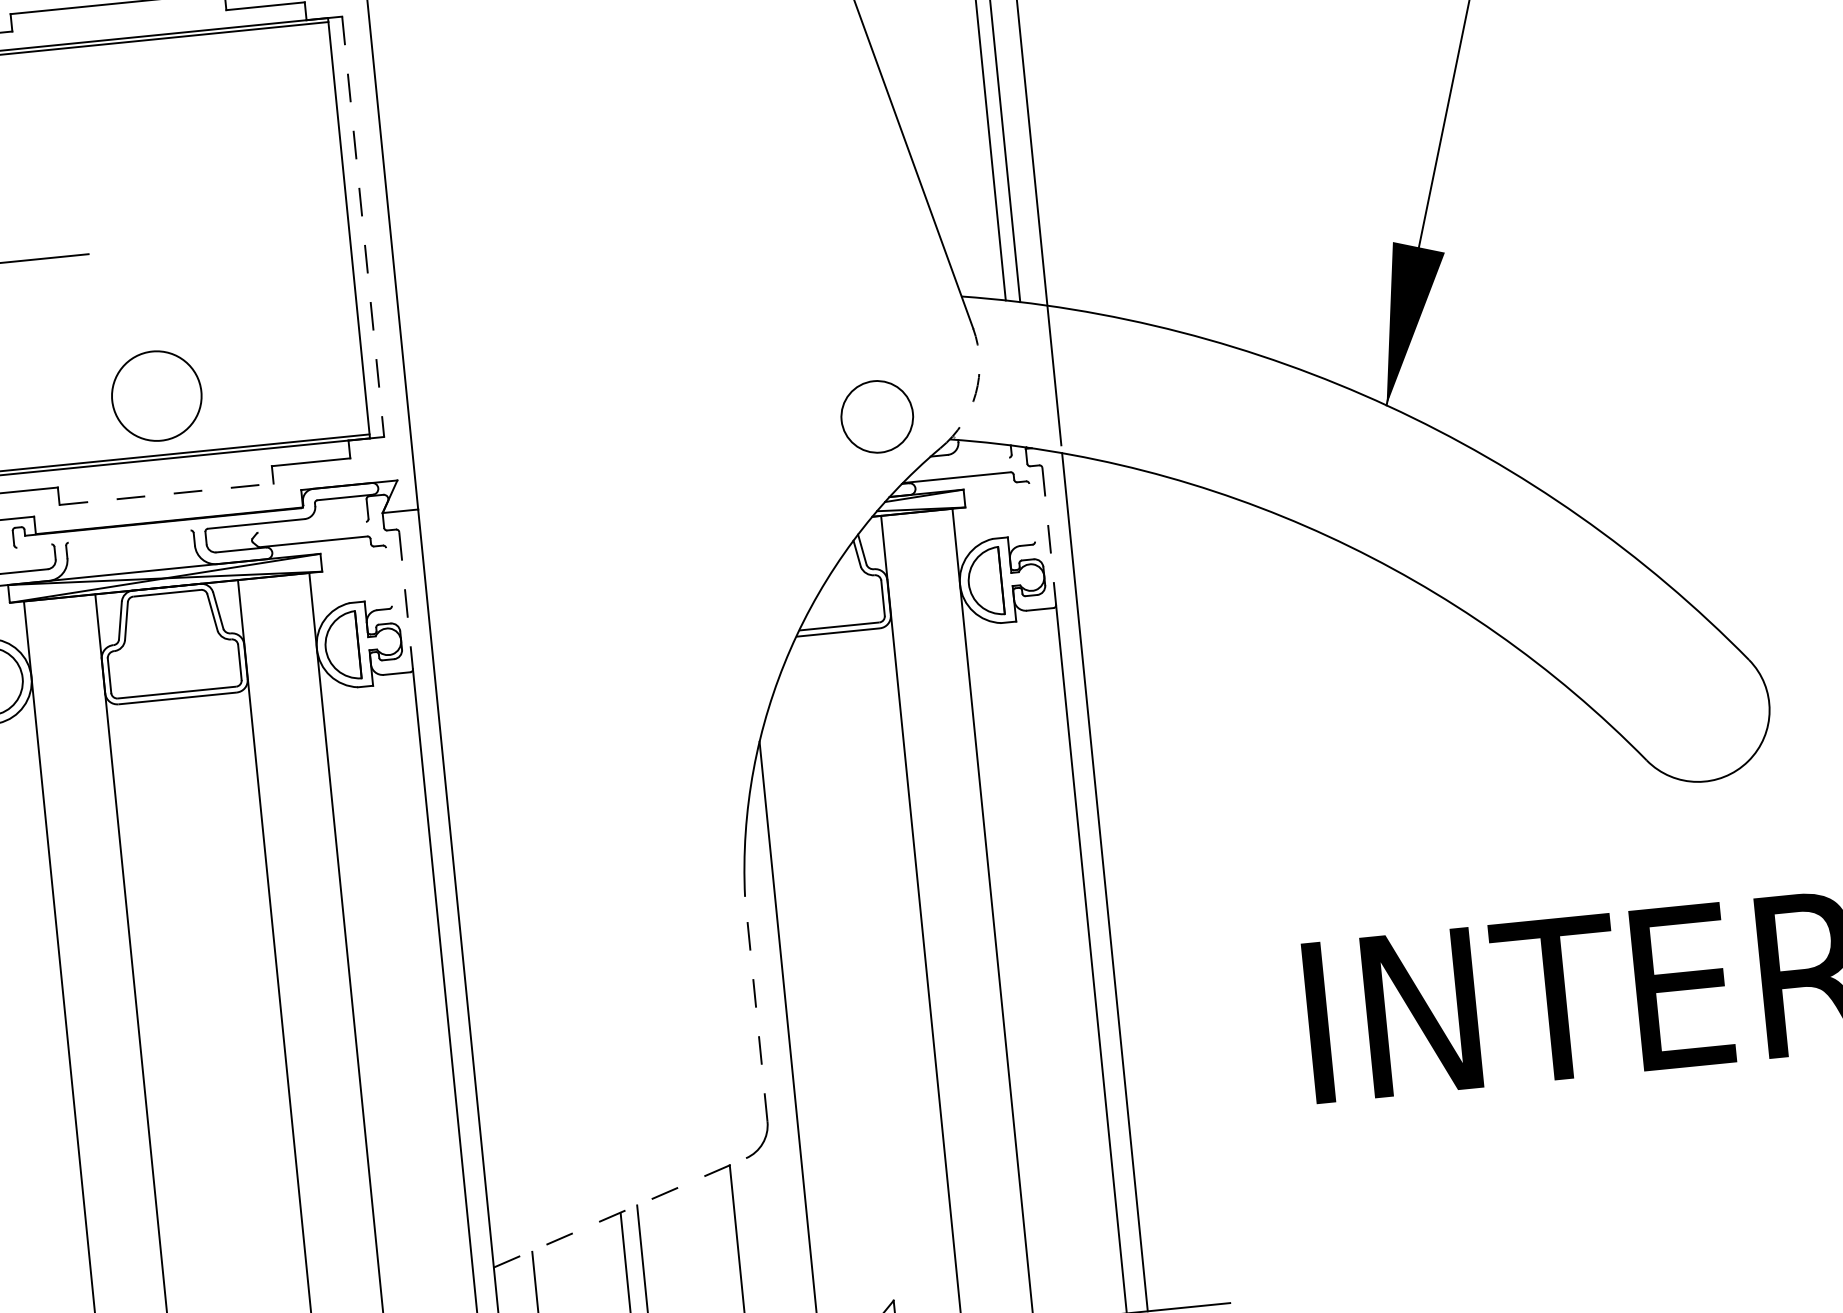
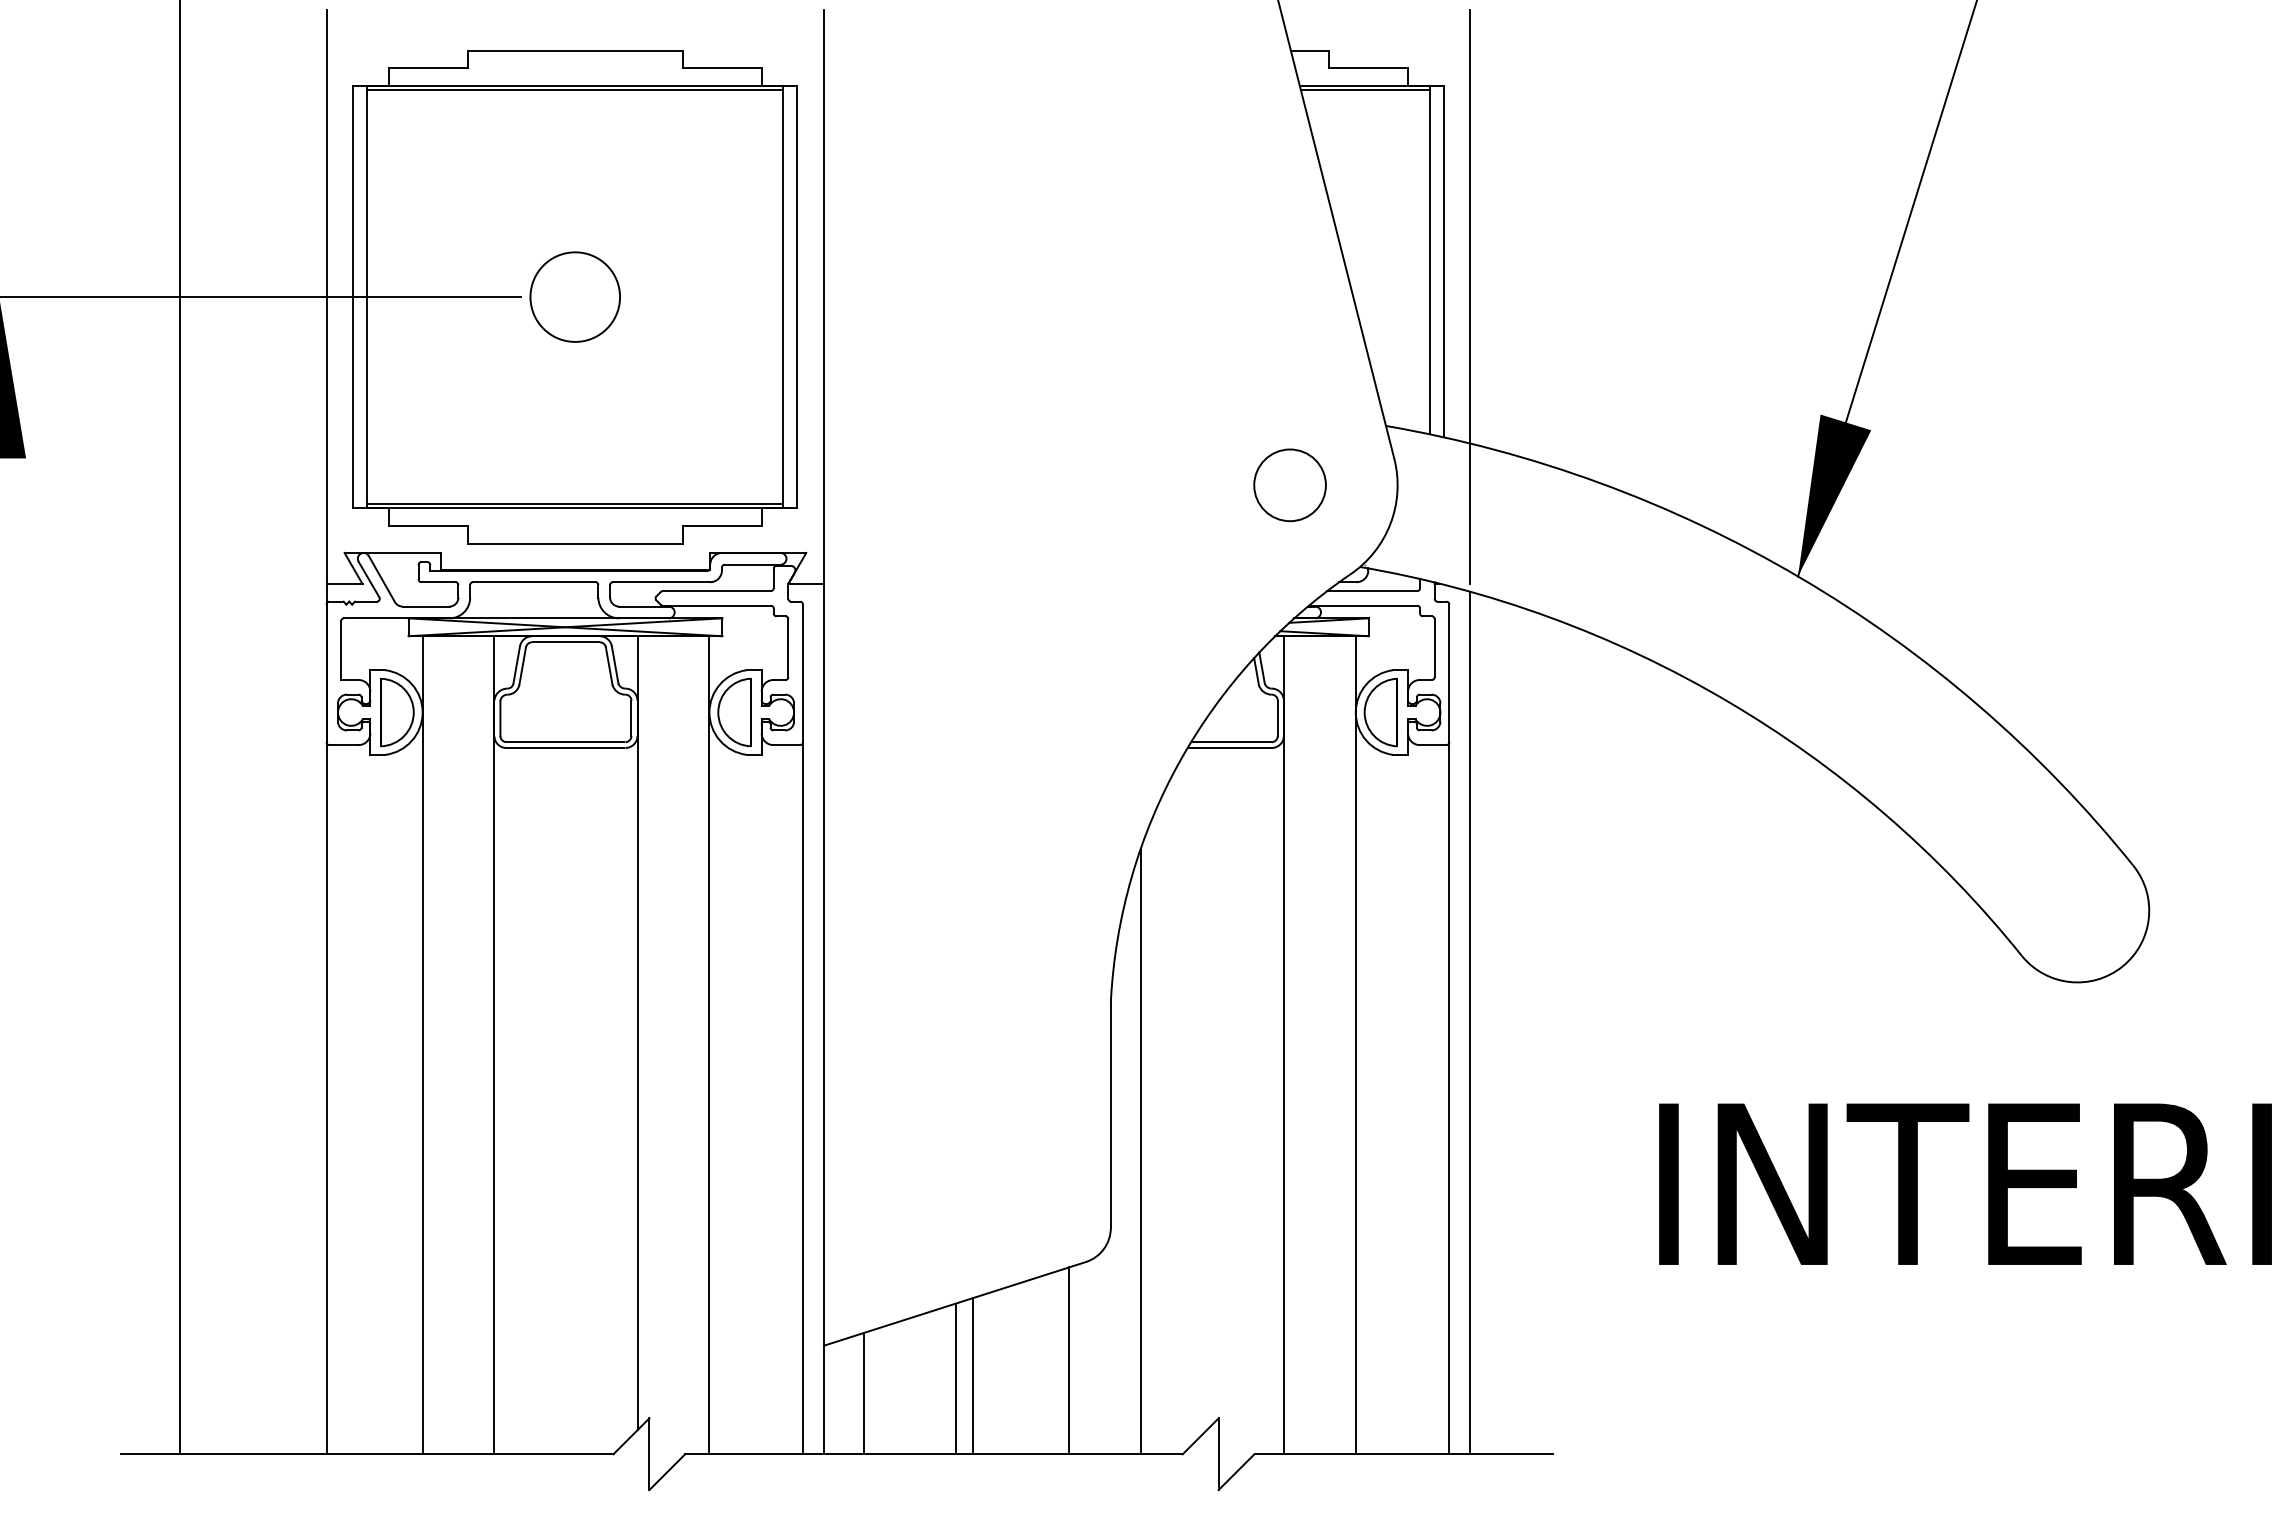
line: (363, 227) -> (797, 297), dashed -> solid
arc: (975, 393) -> (1390, 523), dashed -> solid
circle: (156, 395) -> (574, 296), moved
circle: (876, 417) -> (1289, 485), moved
line: (964, 462) -> (1372, 591), added
line: (166, 493) -> (575, 543), dashed -> solid
line: (1032, 513) -> (1434, 648), added
line: (311, 527) -> (716, 591), added
line: (129, 536) -> (534, 582), added
line: (1049, 536) -> (1449, 673), dashed -> solid
line: (34, 546) -> (438, 582), added
line: (389, 577) -> (788, 648), added
line: (406, 600) -> (803, 673), dashed -> solid
line: (755, 1009) -> (1110, 1114), dashed -> solid
line: (620, 1212) -> (955, 1303), dashed -> solid

